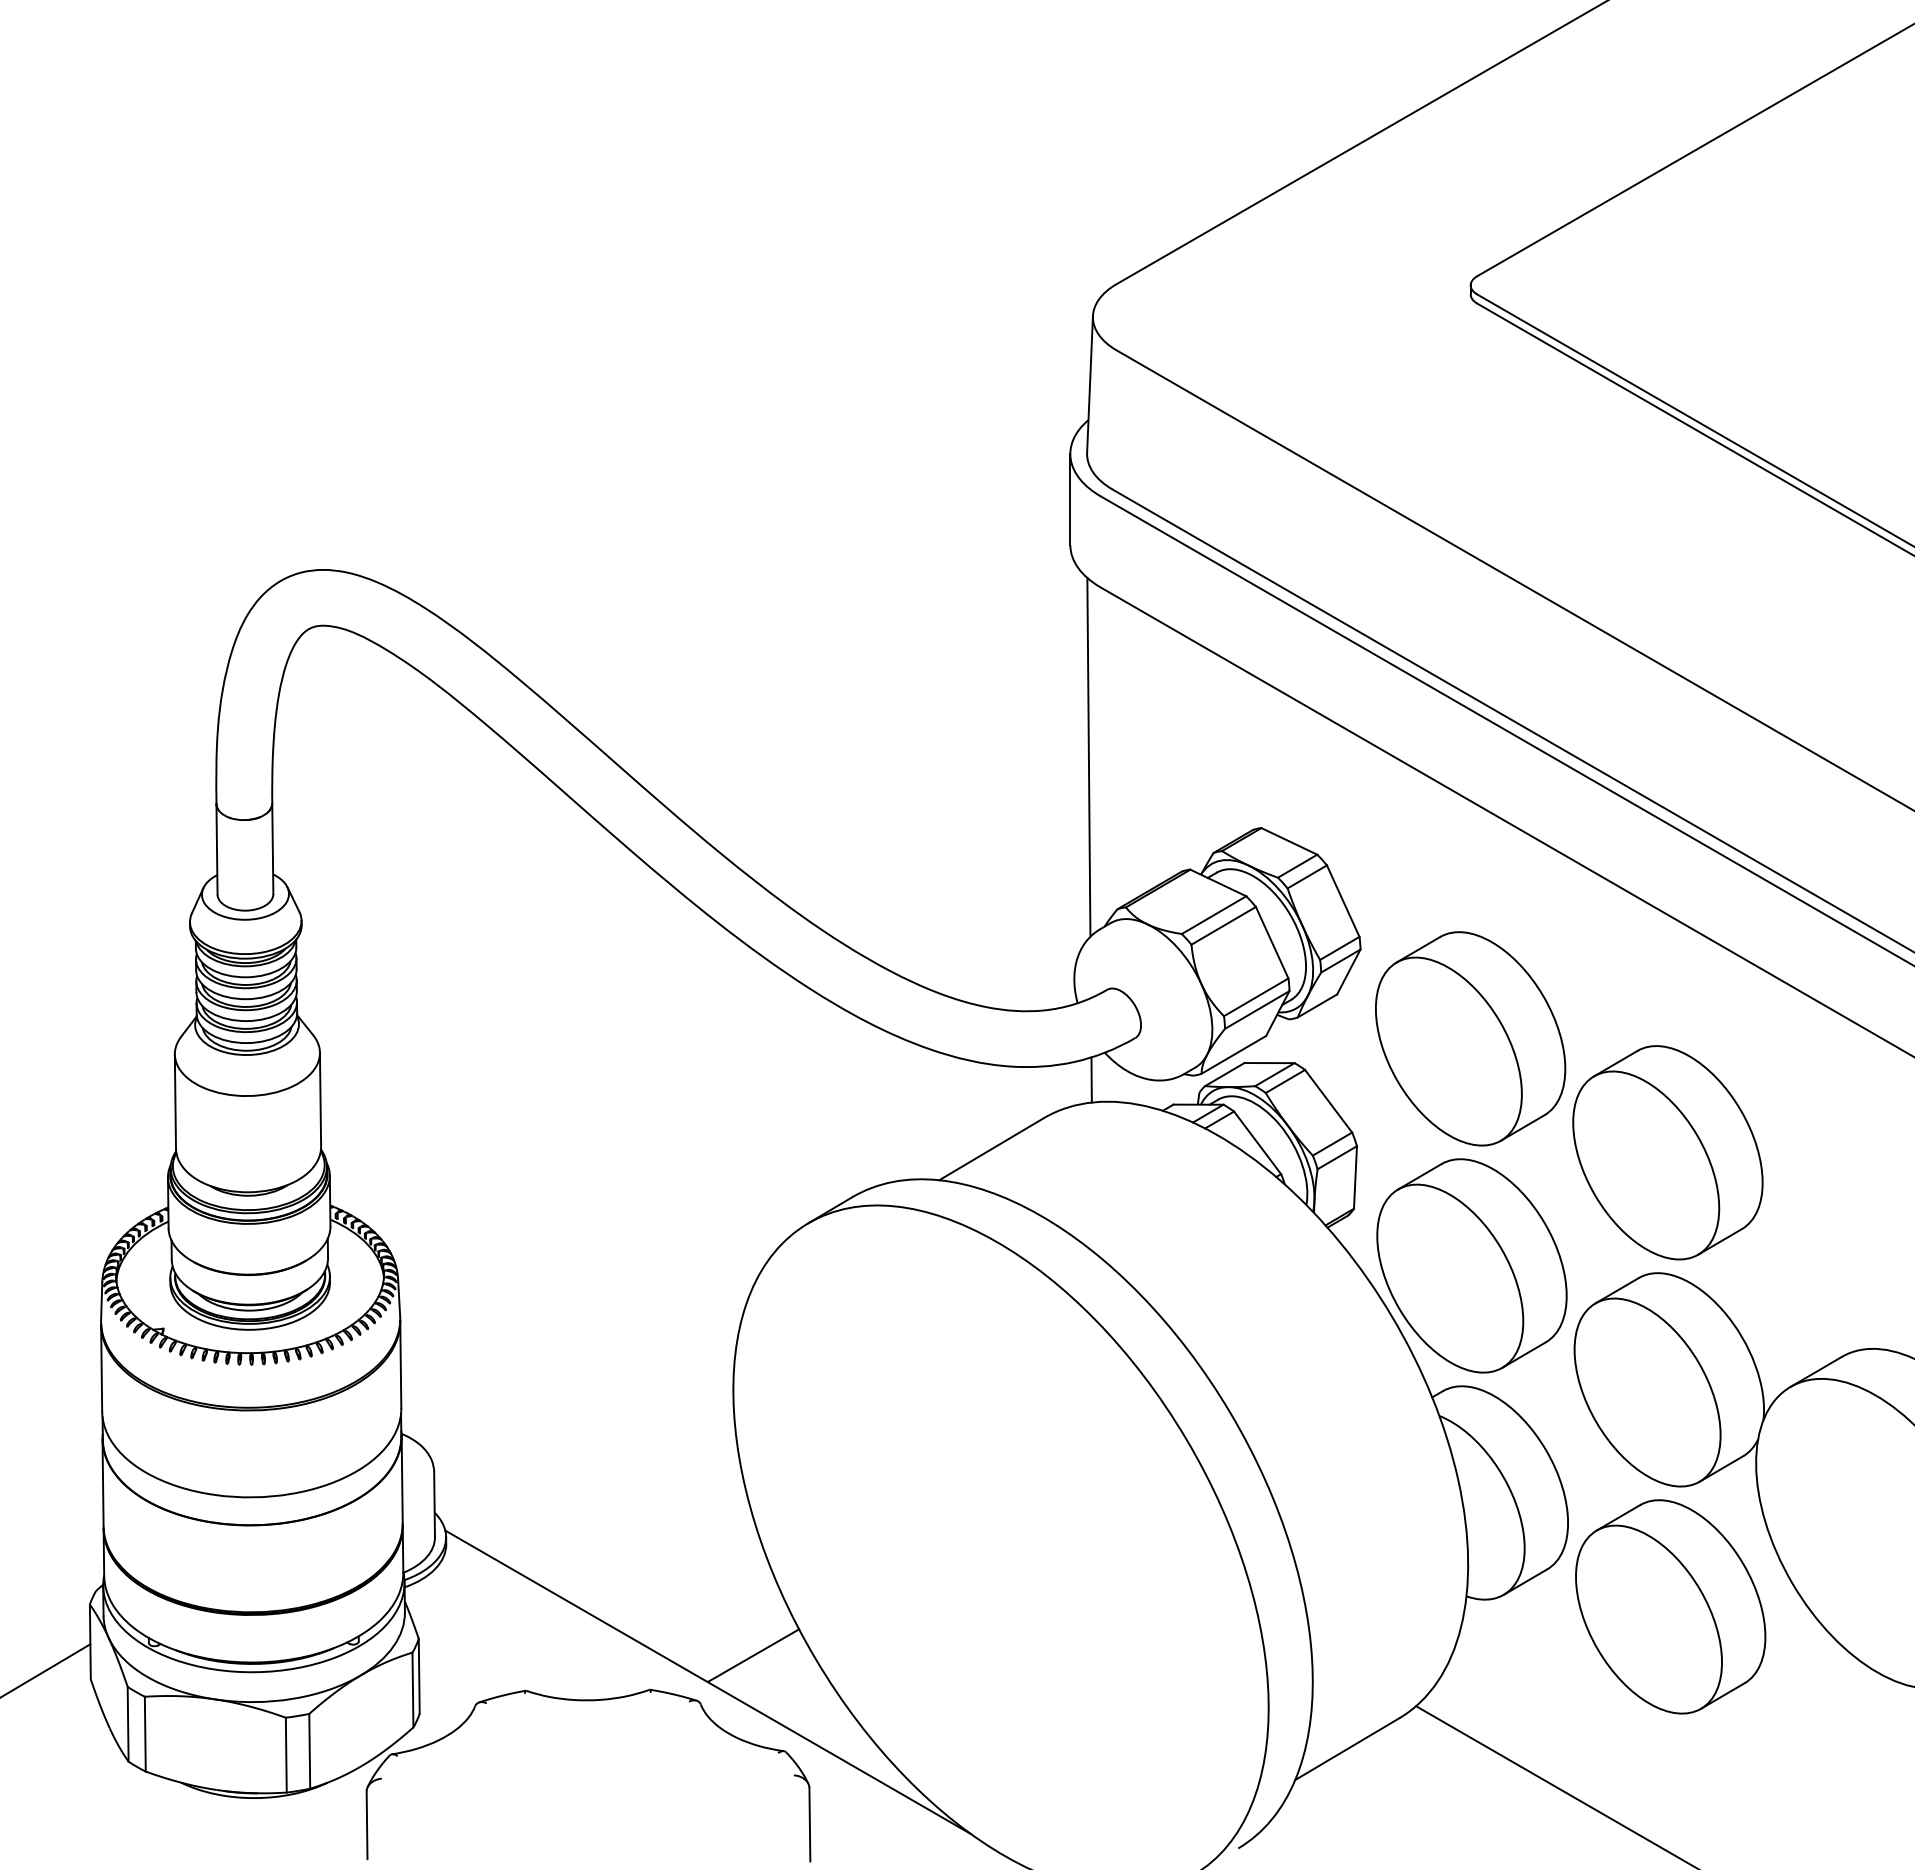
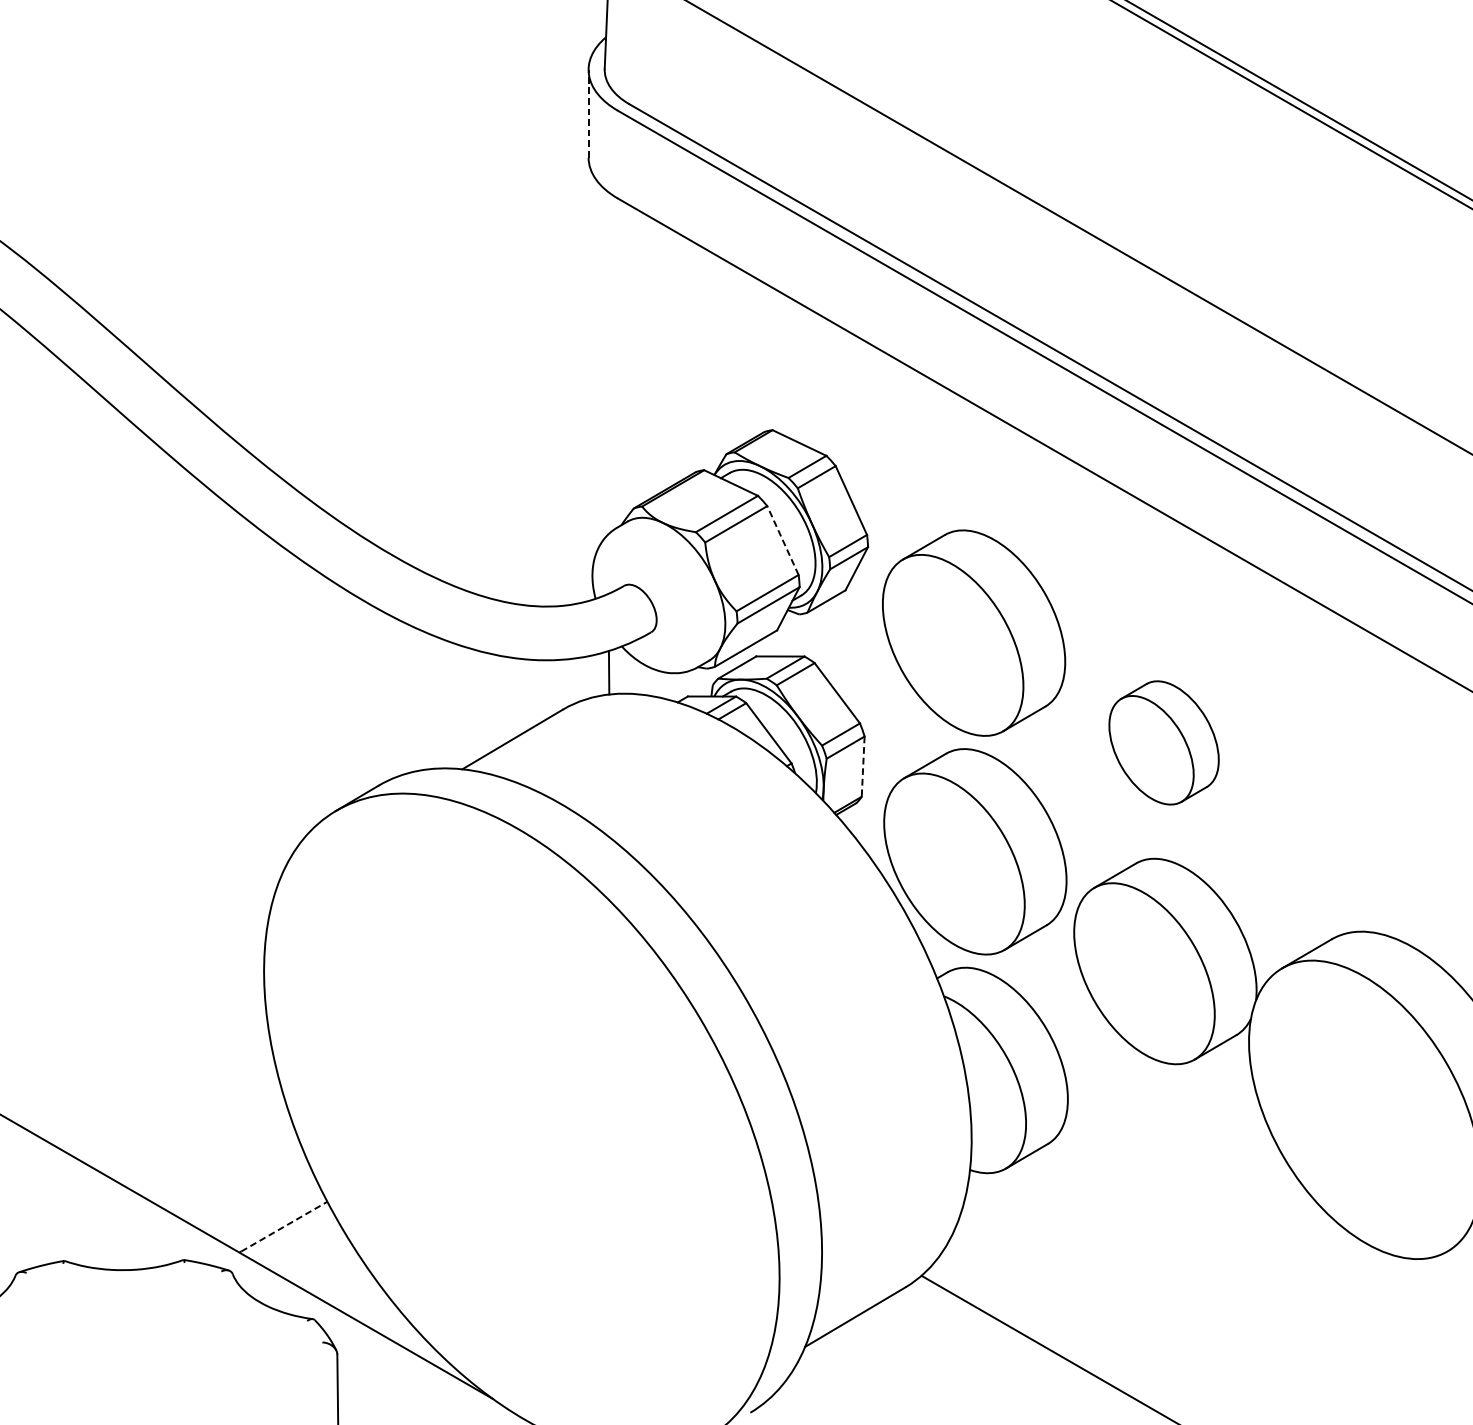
line: (1070, 499) -> (588, 113), solid -> dashed
line: (1088, 757) -> (606, 362), removed
line: (1271, 942) -> (782, 540), solid -> dashed
part: (1667, 1152) -> (1163, 742), size x0.6
line: (1355, 1177) -> (863, 766), solid -> dashed
part: (1670, 1606) -> (1166, 1179), removed
line: (754, 1655) -> (284, 1226), solid -> dashed

